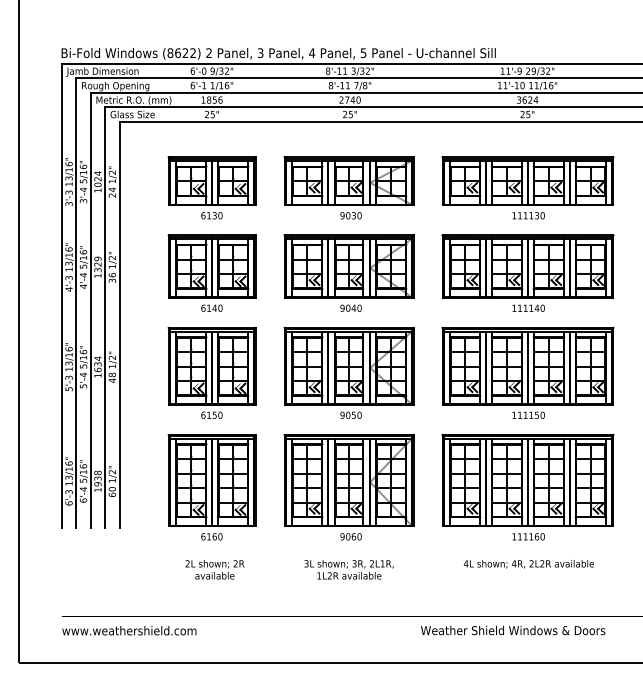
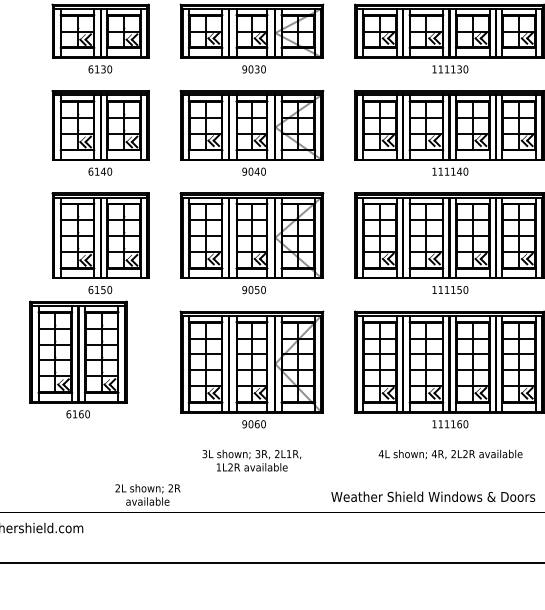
part: (211, 486) -> (77, 358), moved
text: (214, 569) -> (147, 494), moved
text: (513, 630) -> (433, 496), moved

